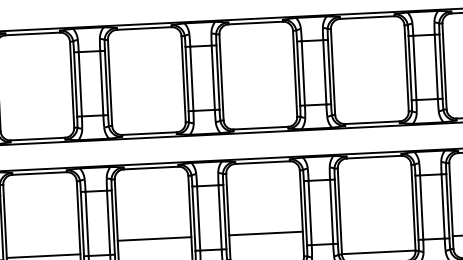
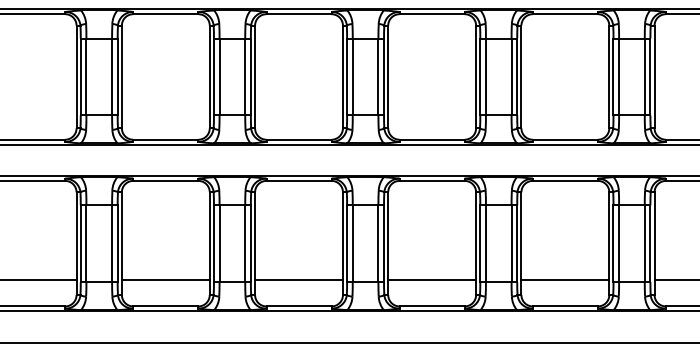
line: (266, 233) -> (432, 279), moved
line: (154, 238) -> (298, 279), moved
line: (378, 252) -> (565, 279), moved

